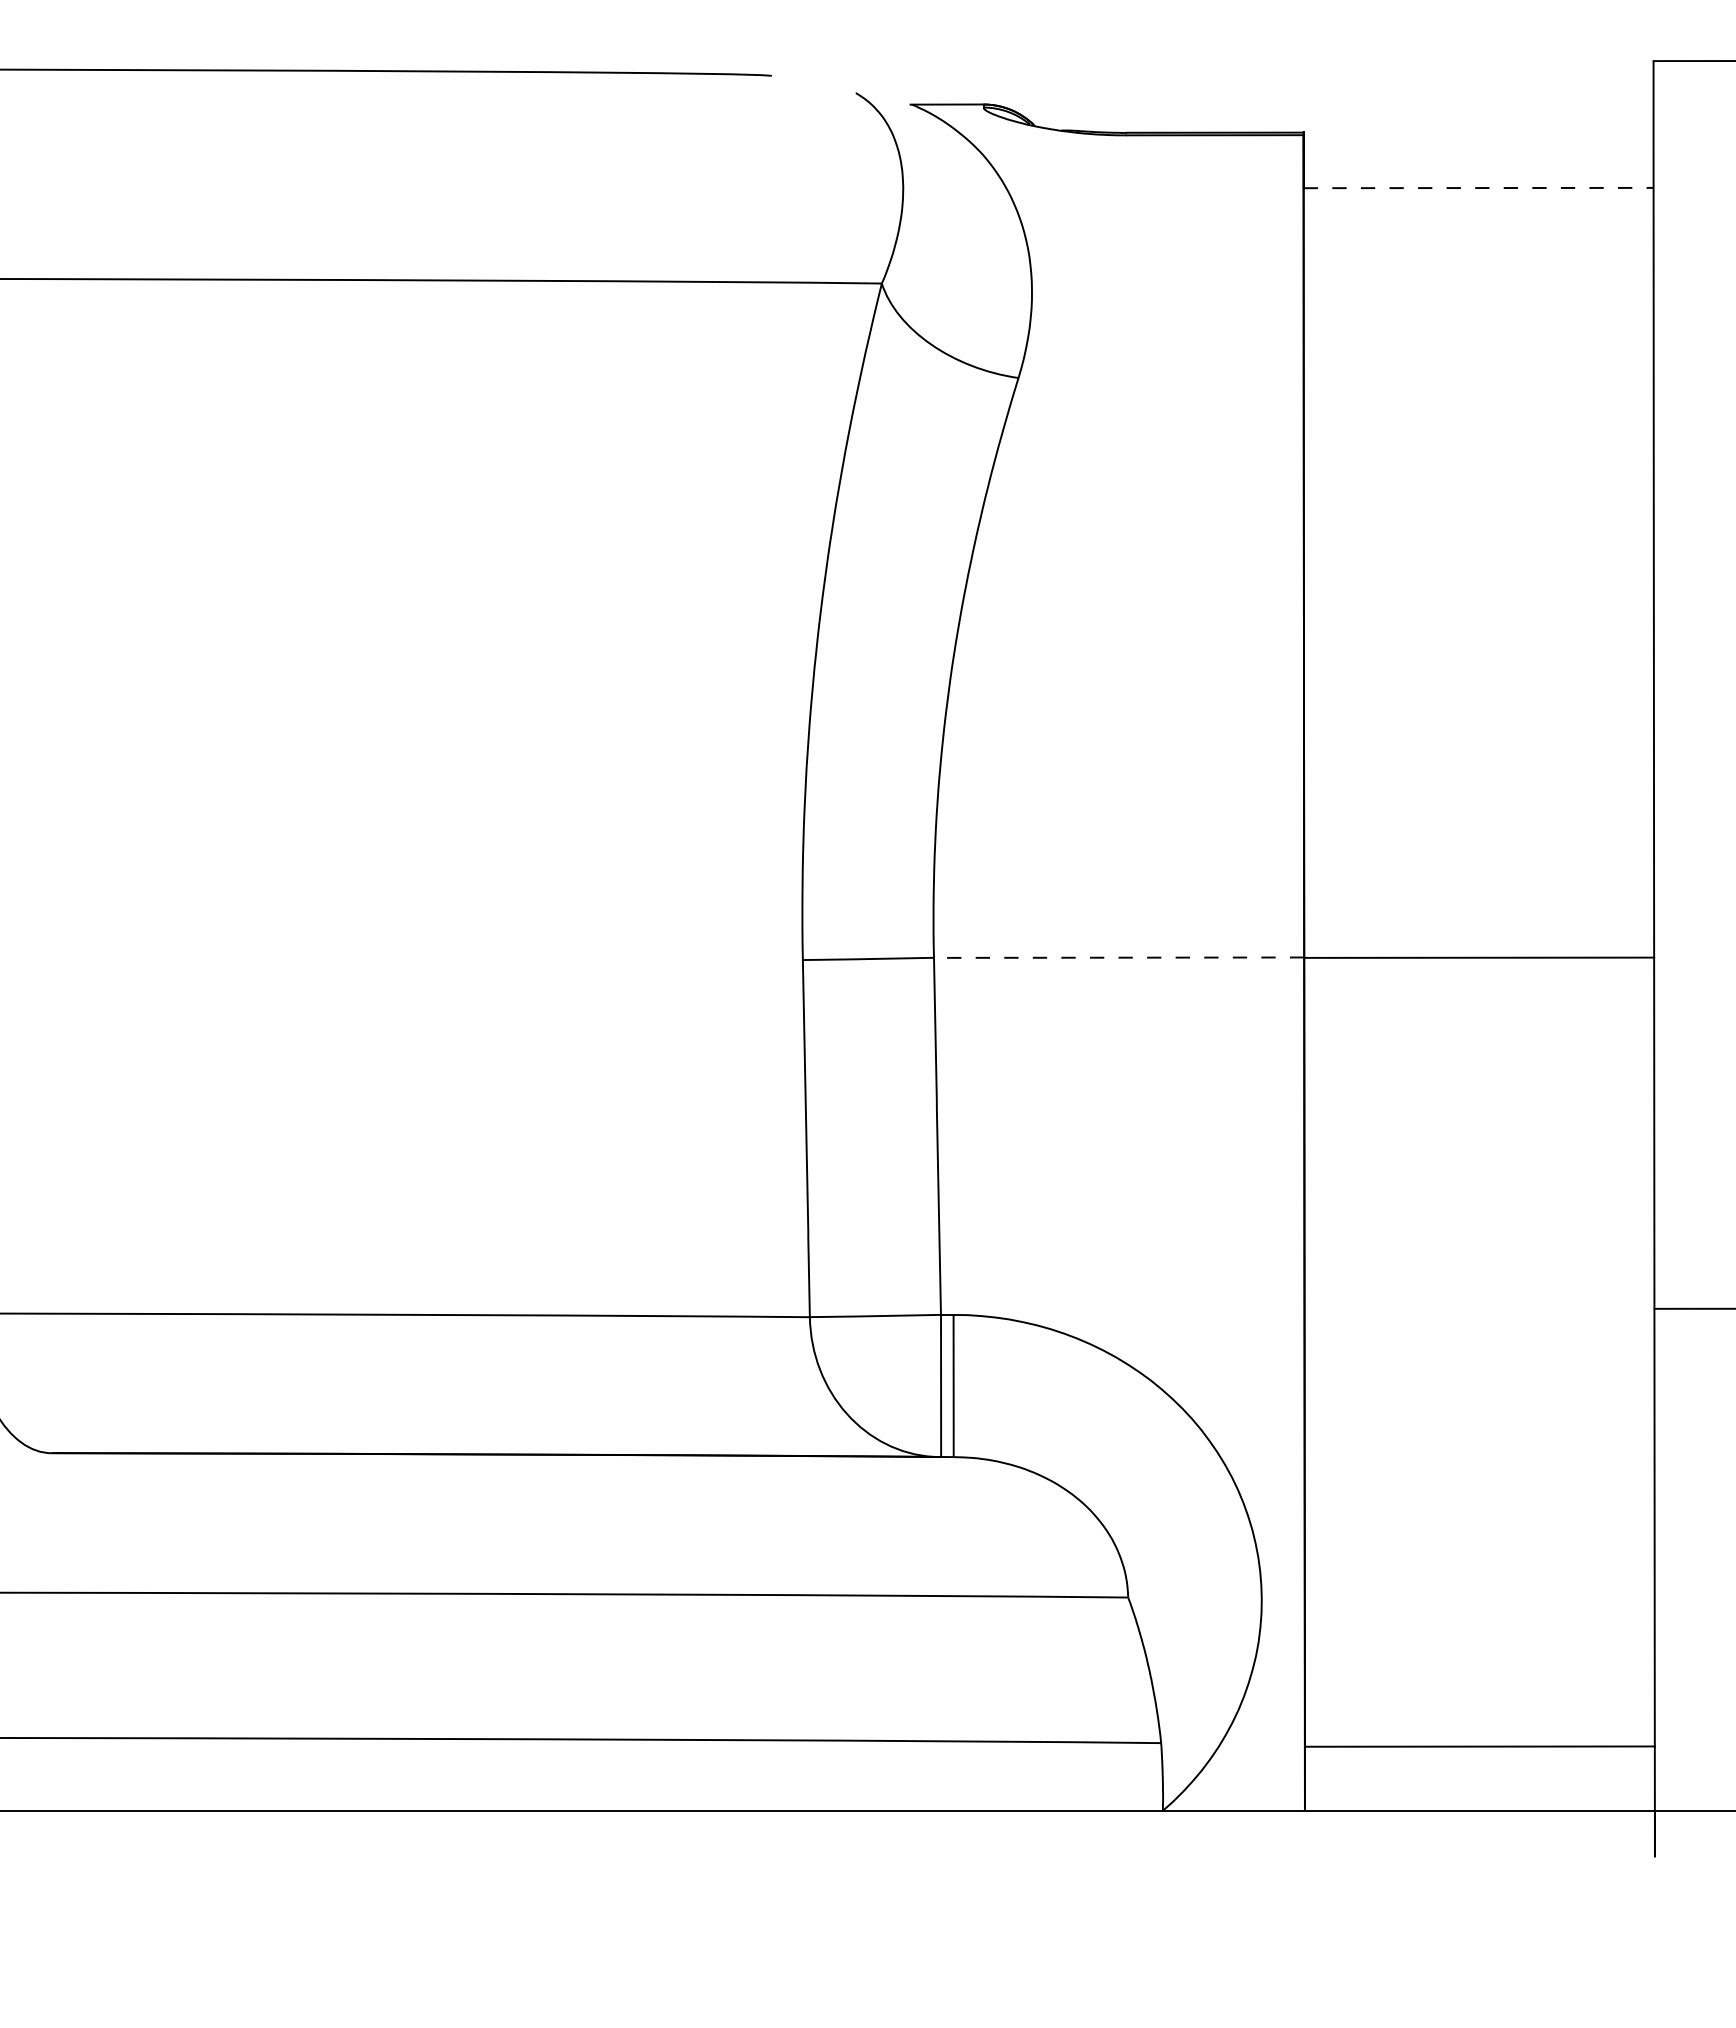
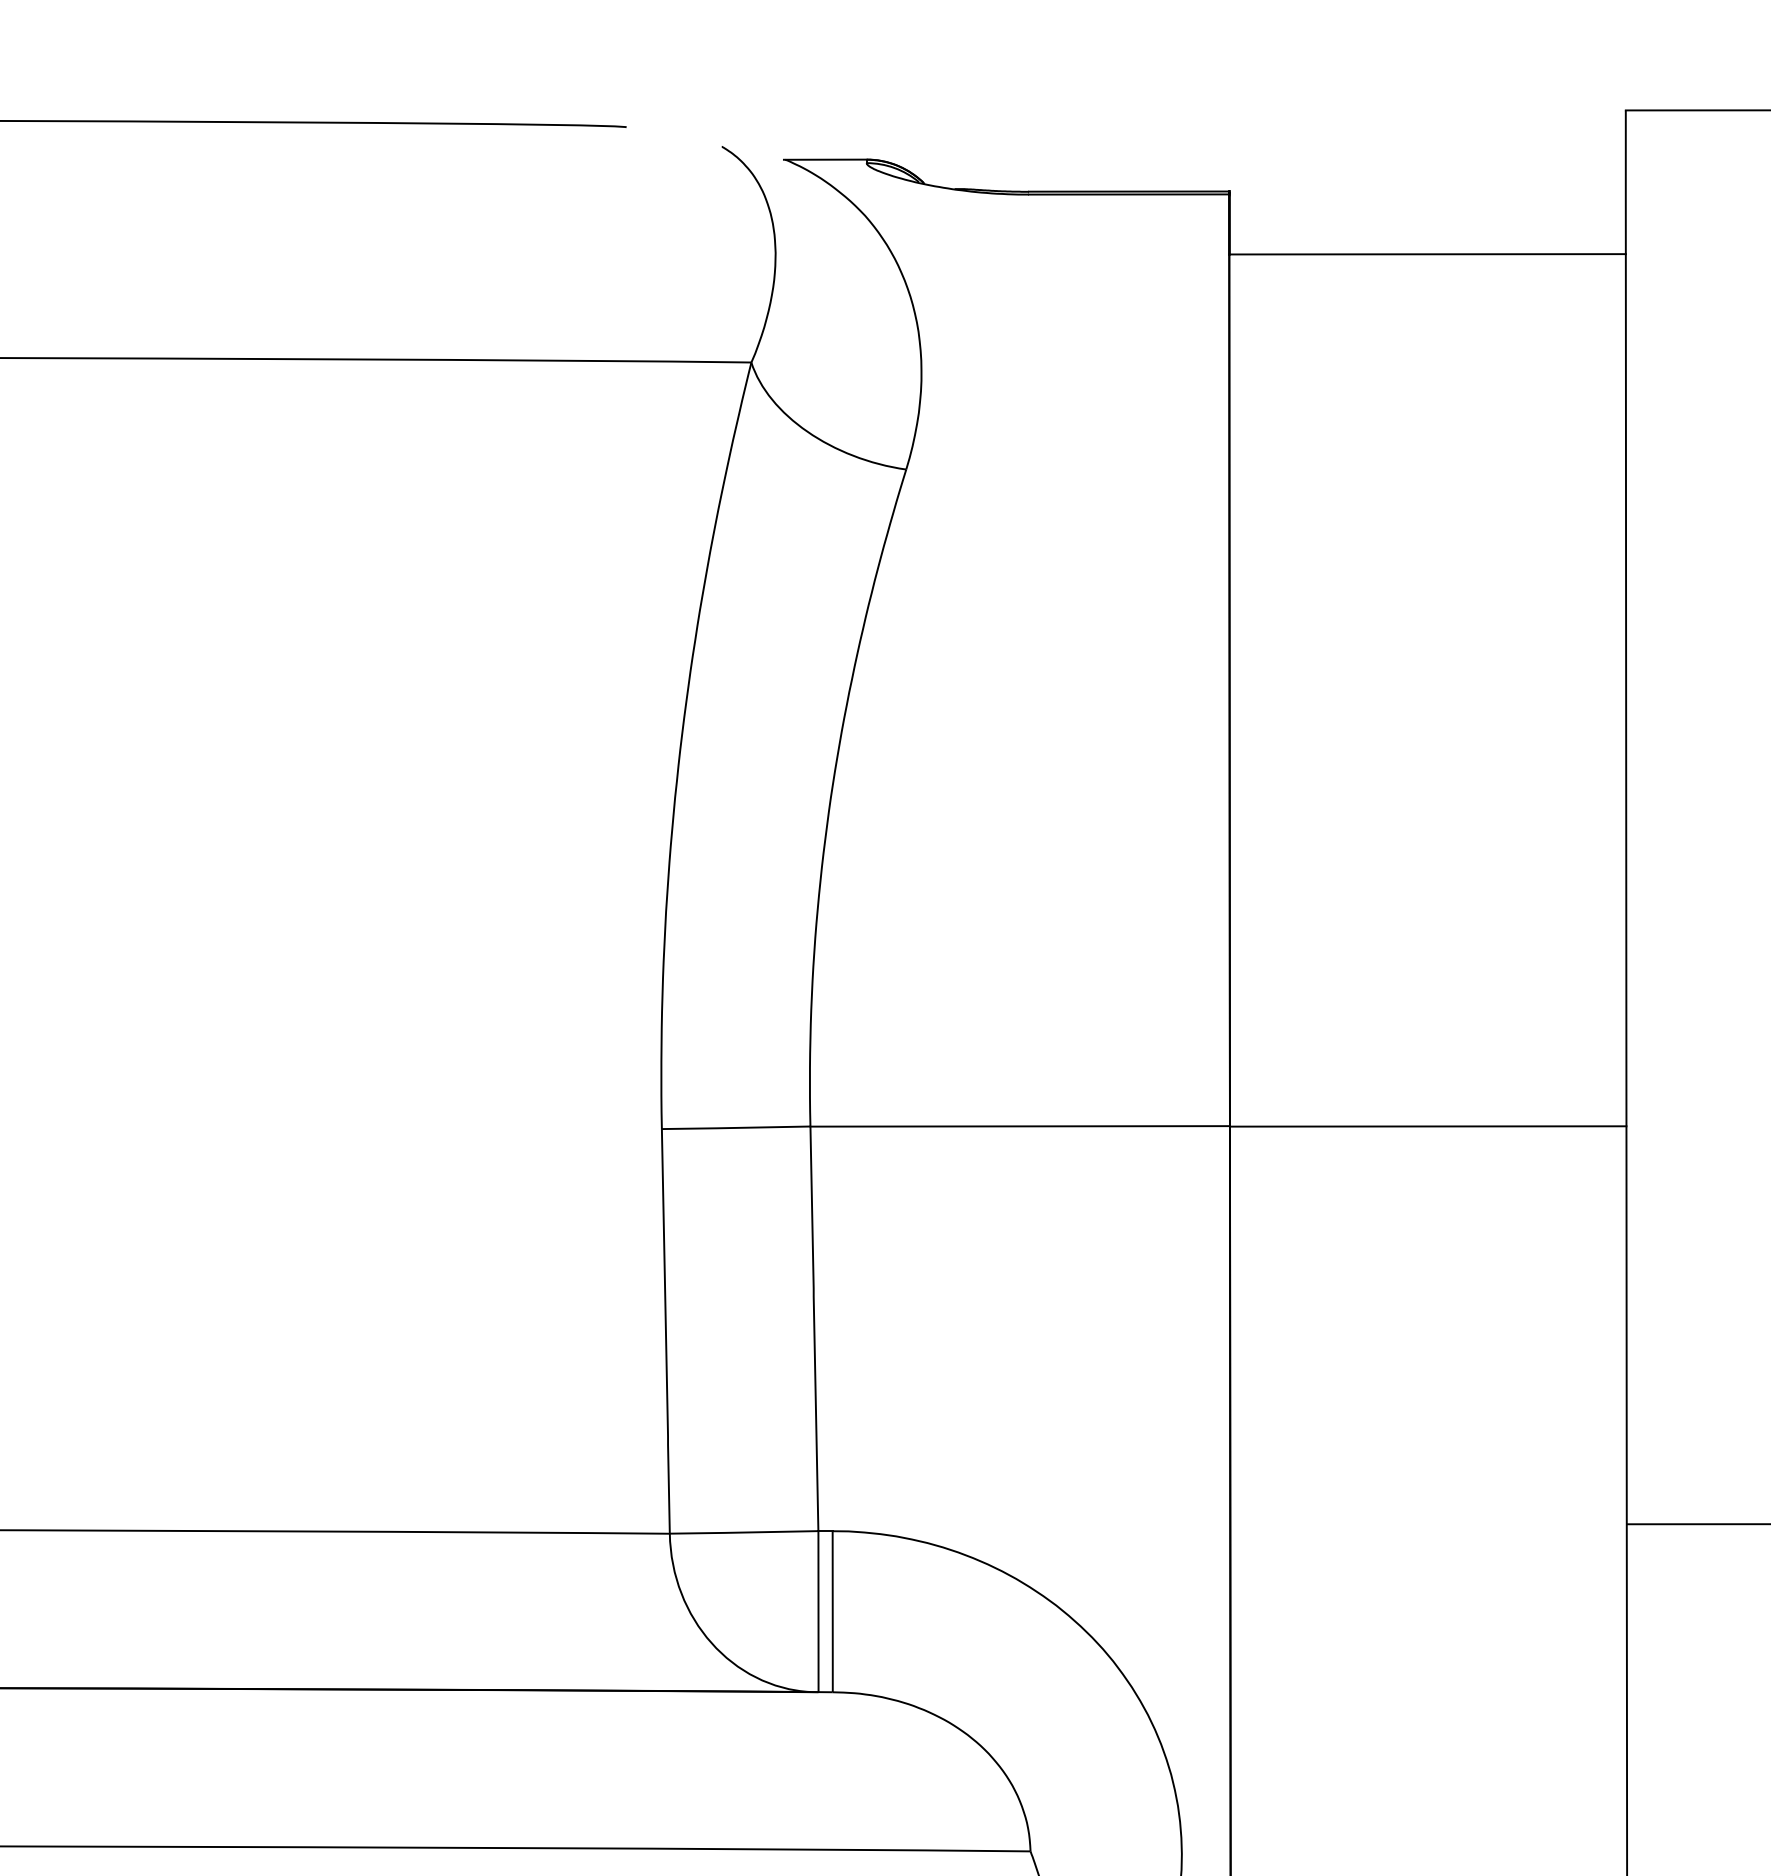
line: (1478, 188) -> (1427, 254), dashed -> solid
line: (1118, 957) -> (1019, 1126), dashed -> solid

